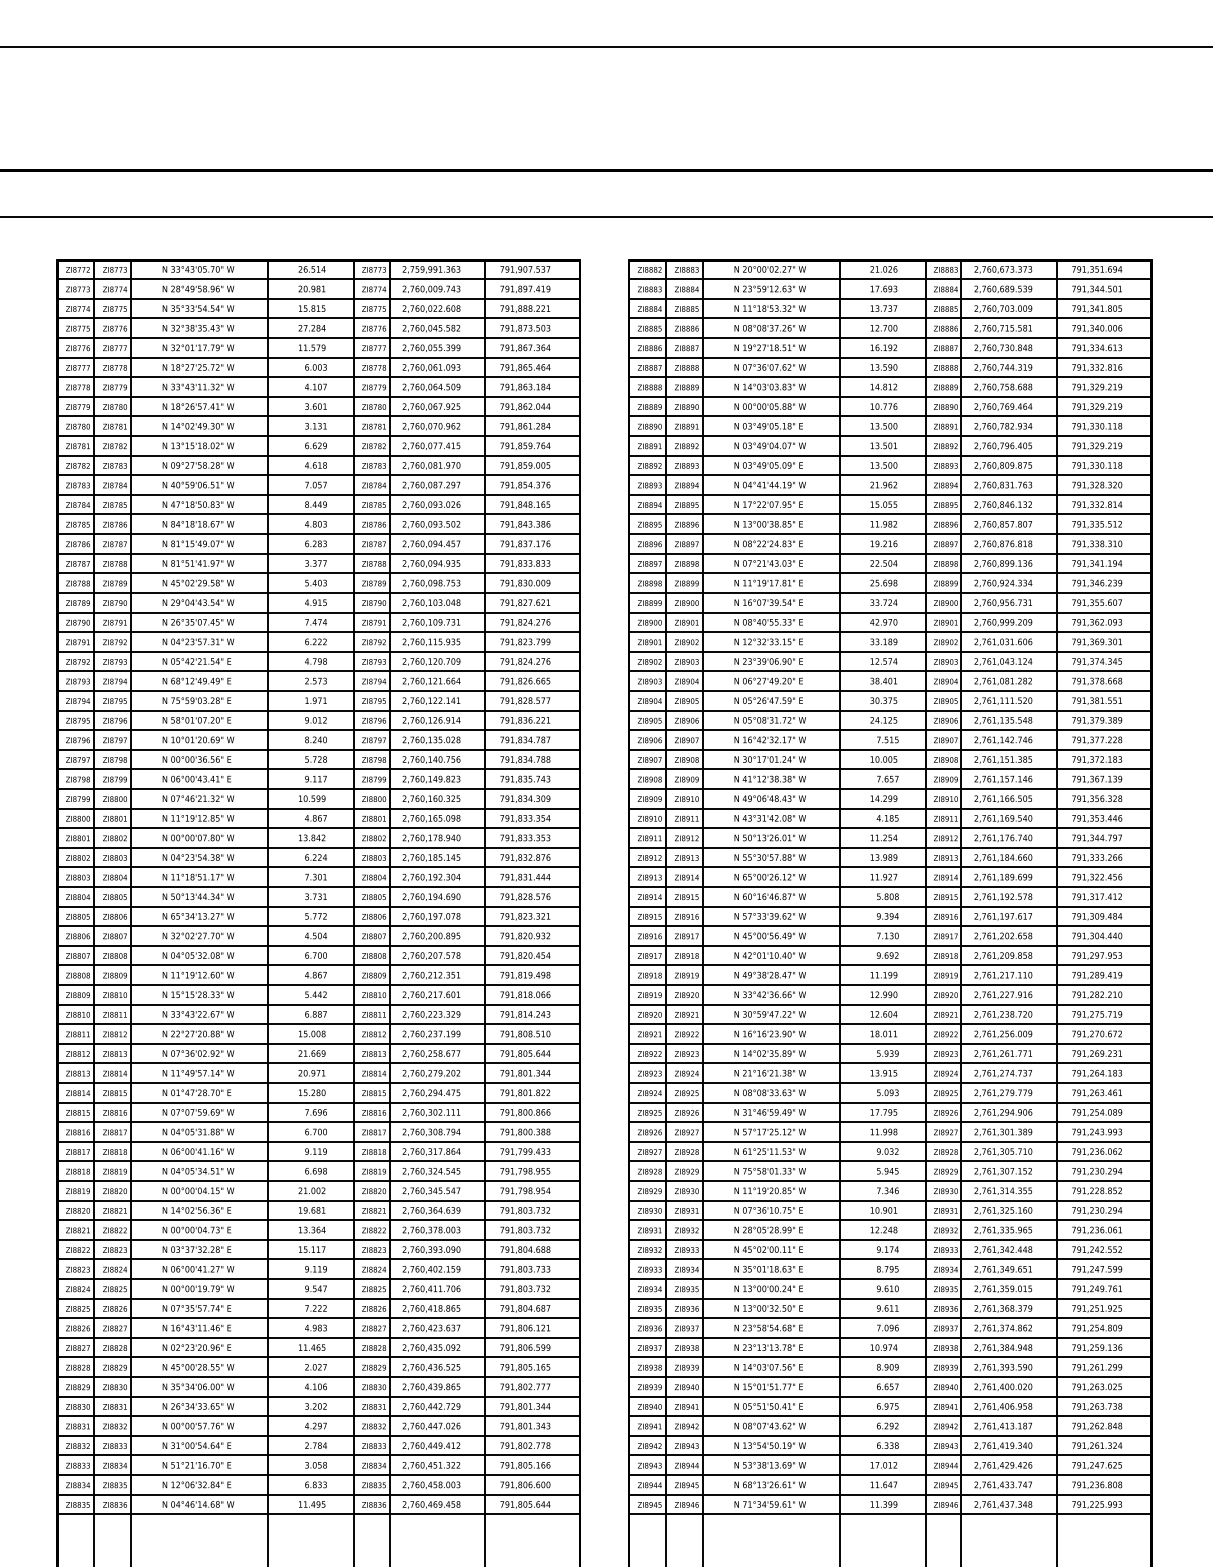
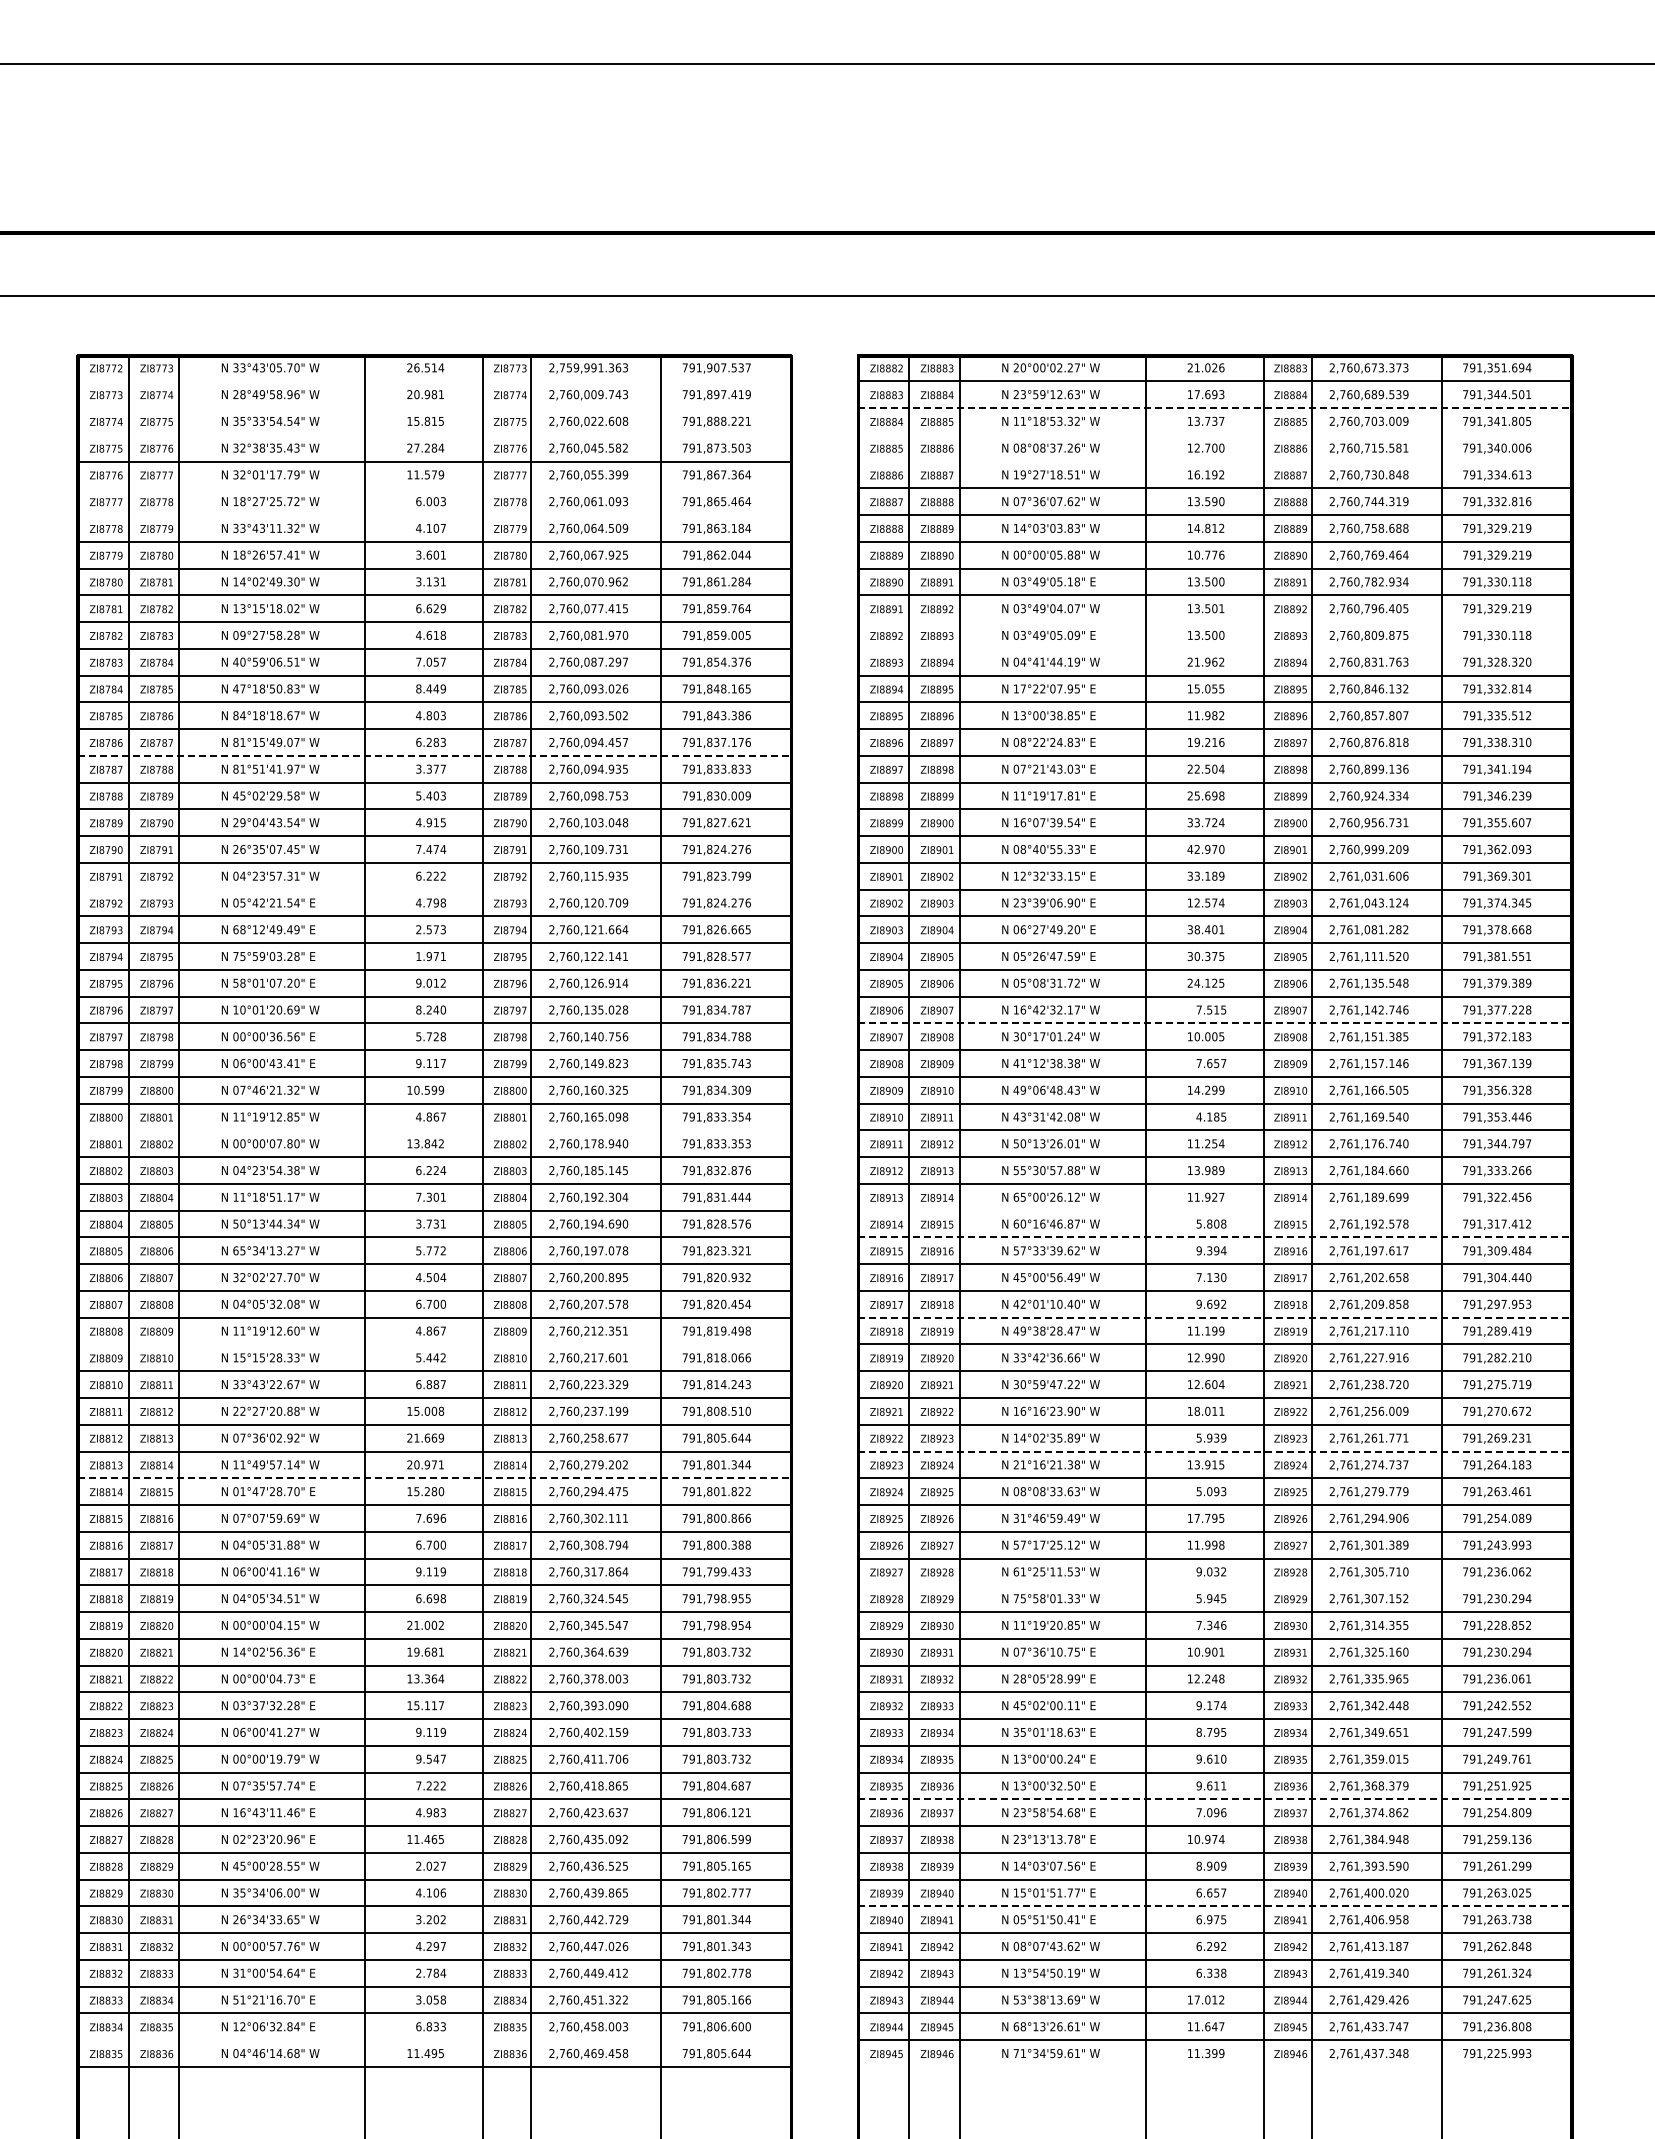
line: (318, 279) -> (434, 381), removed
line: (318, 299) -> (434, 408), removed
line: (890, 299) -> (1215, 408), solid -> dashed
line: (318, 318) -> (434, 434), removed
line: (890, 318) -> (1214, 434), removed
line: (890, 338) -> (1214, 461), removed
line: (318, 357) -> (434, 488), removed
line: (318, 377) -> (434, 515), removed
line: (890, 455) -> (1214, 622), removed
line: (890, 475) -> (1214, 648), removed
line: (318, 553) -> (434, 755), solid -> dashed
line: (318, 651) -> (434, 889), removed
line: (890, 749) -> (1215, 1023), solid -> dashed
line: (318, 828) -> (434, 1130), removed
line: (890, 886) -> (1214, 1210), removed
line: (890, 906) -> (1215, 1237), solid -> dashed
line: (890, 965) -> (1215, 1317), solid -> dashed
line: (318, 984) -> (434, 1344), removed
line: (890, 1063) -> (1215, 1451), solid -> dashed
line: (318, 1083) -> (434, 1478), solid -> dashed
line: (890, 1161) -> (1214, 1585), removed
line: (890, 1318) -> (1215, 1799), solid -> dashed
line: (890, 1396) -> (1215, 1906), solid -> dashed
line: (318, 1494) -> (434, 2040), removed
line: (890, 1514) -> (1214, 2066), removed

